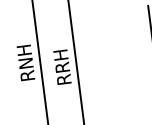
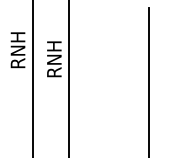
text: (62, 67) -> (54, 59), RRH -> RNH

